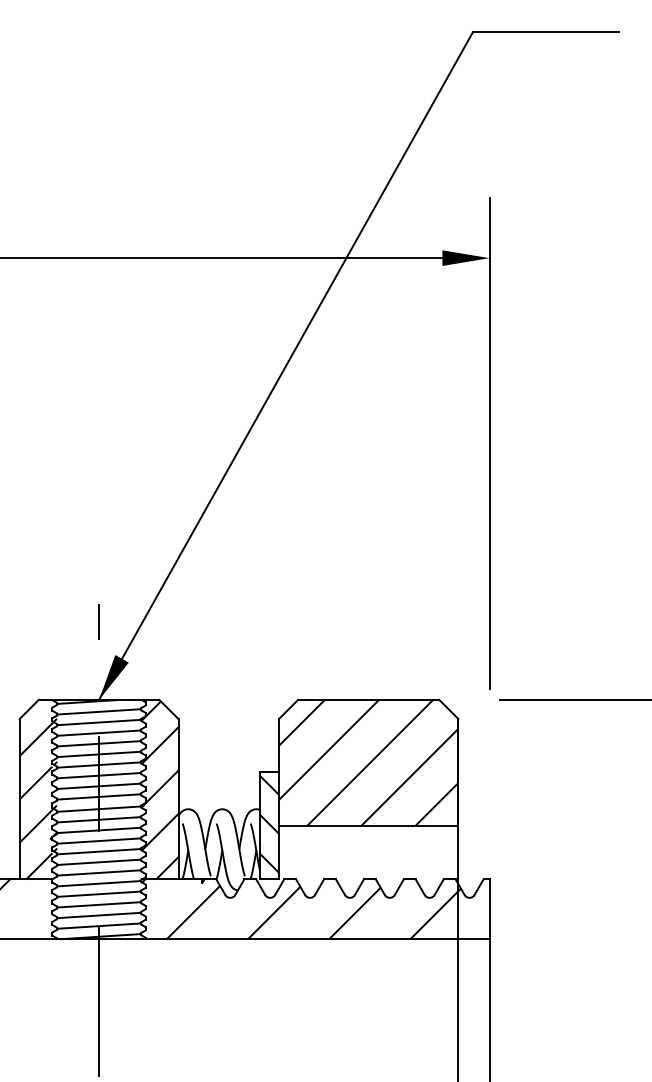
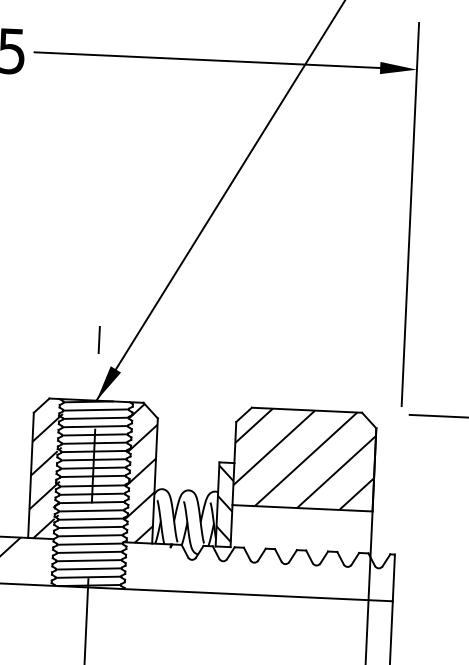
hatch: (301, 909) -> (247, 571), removed

